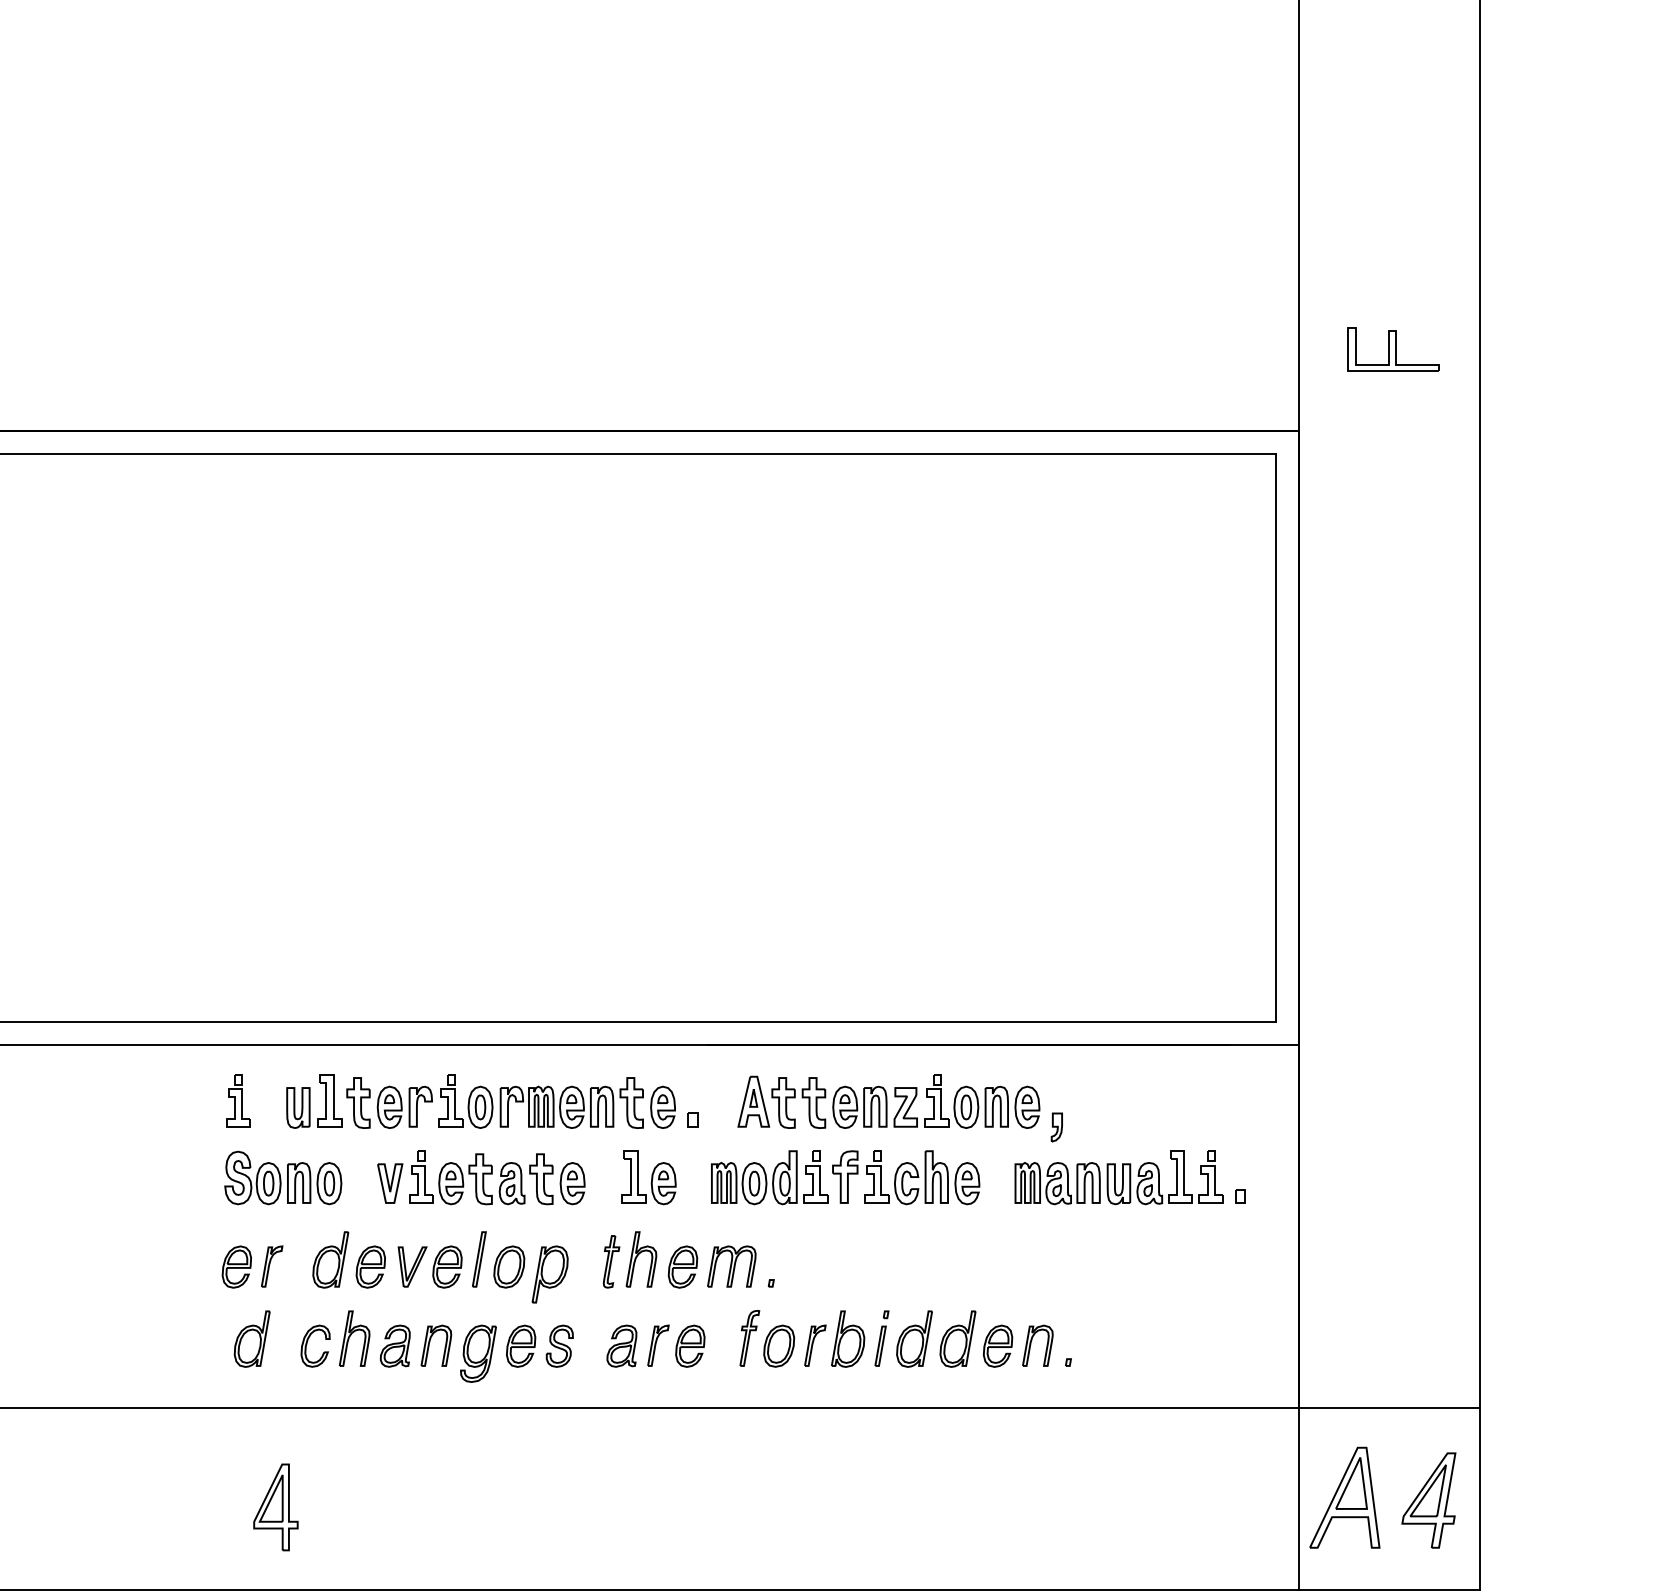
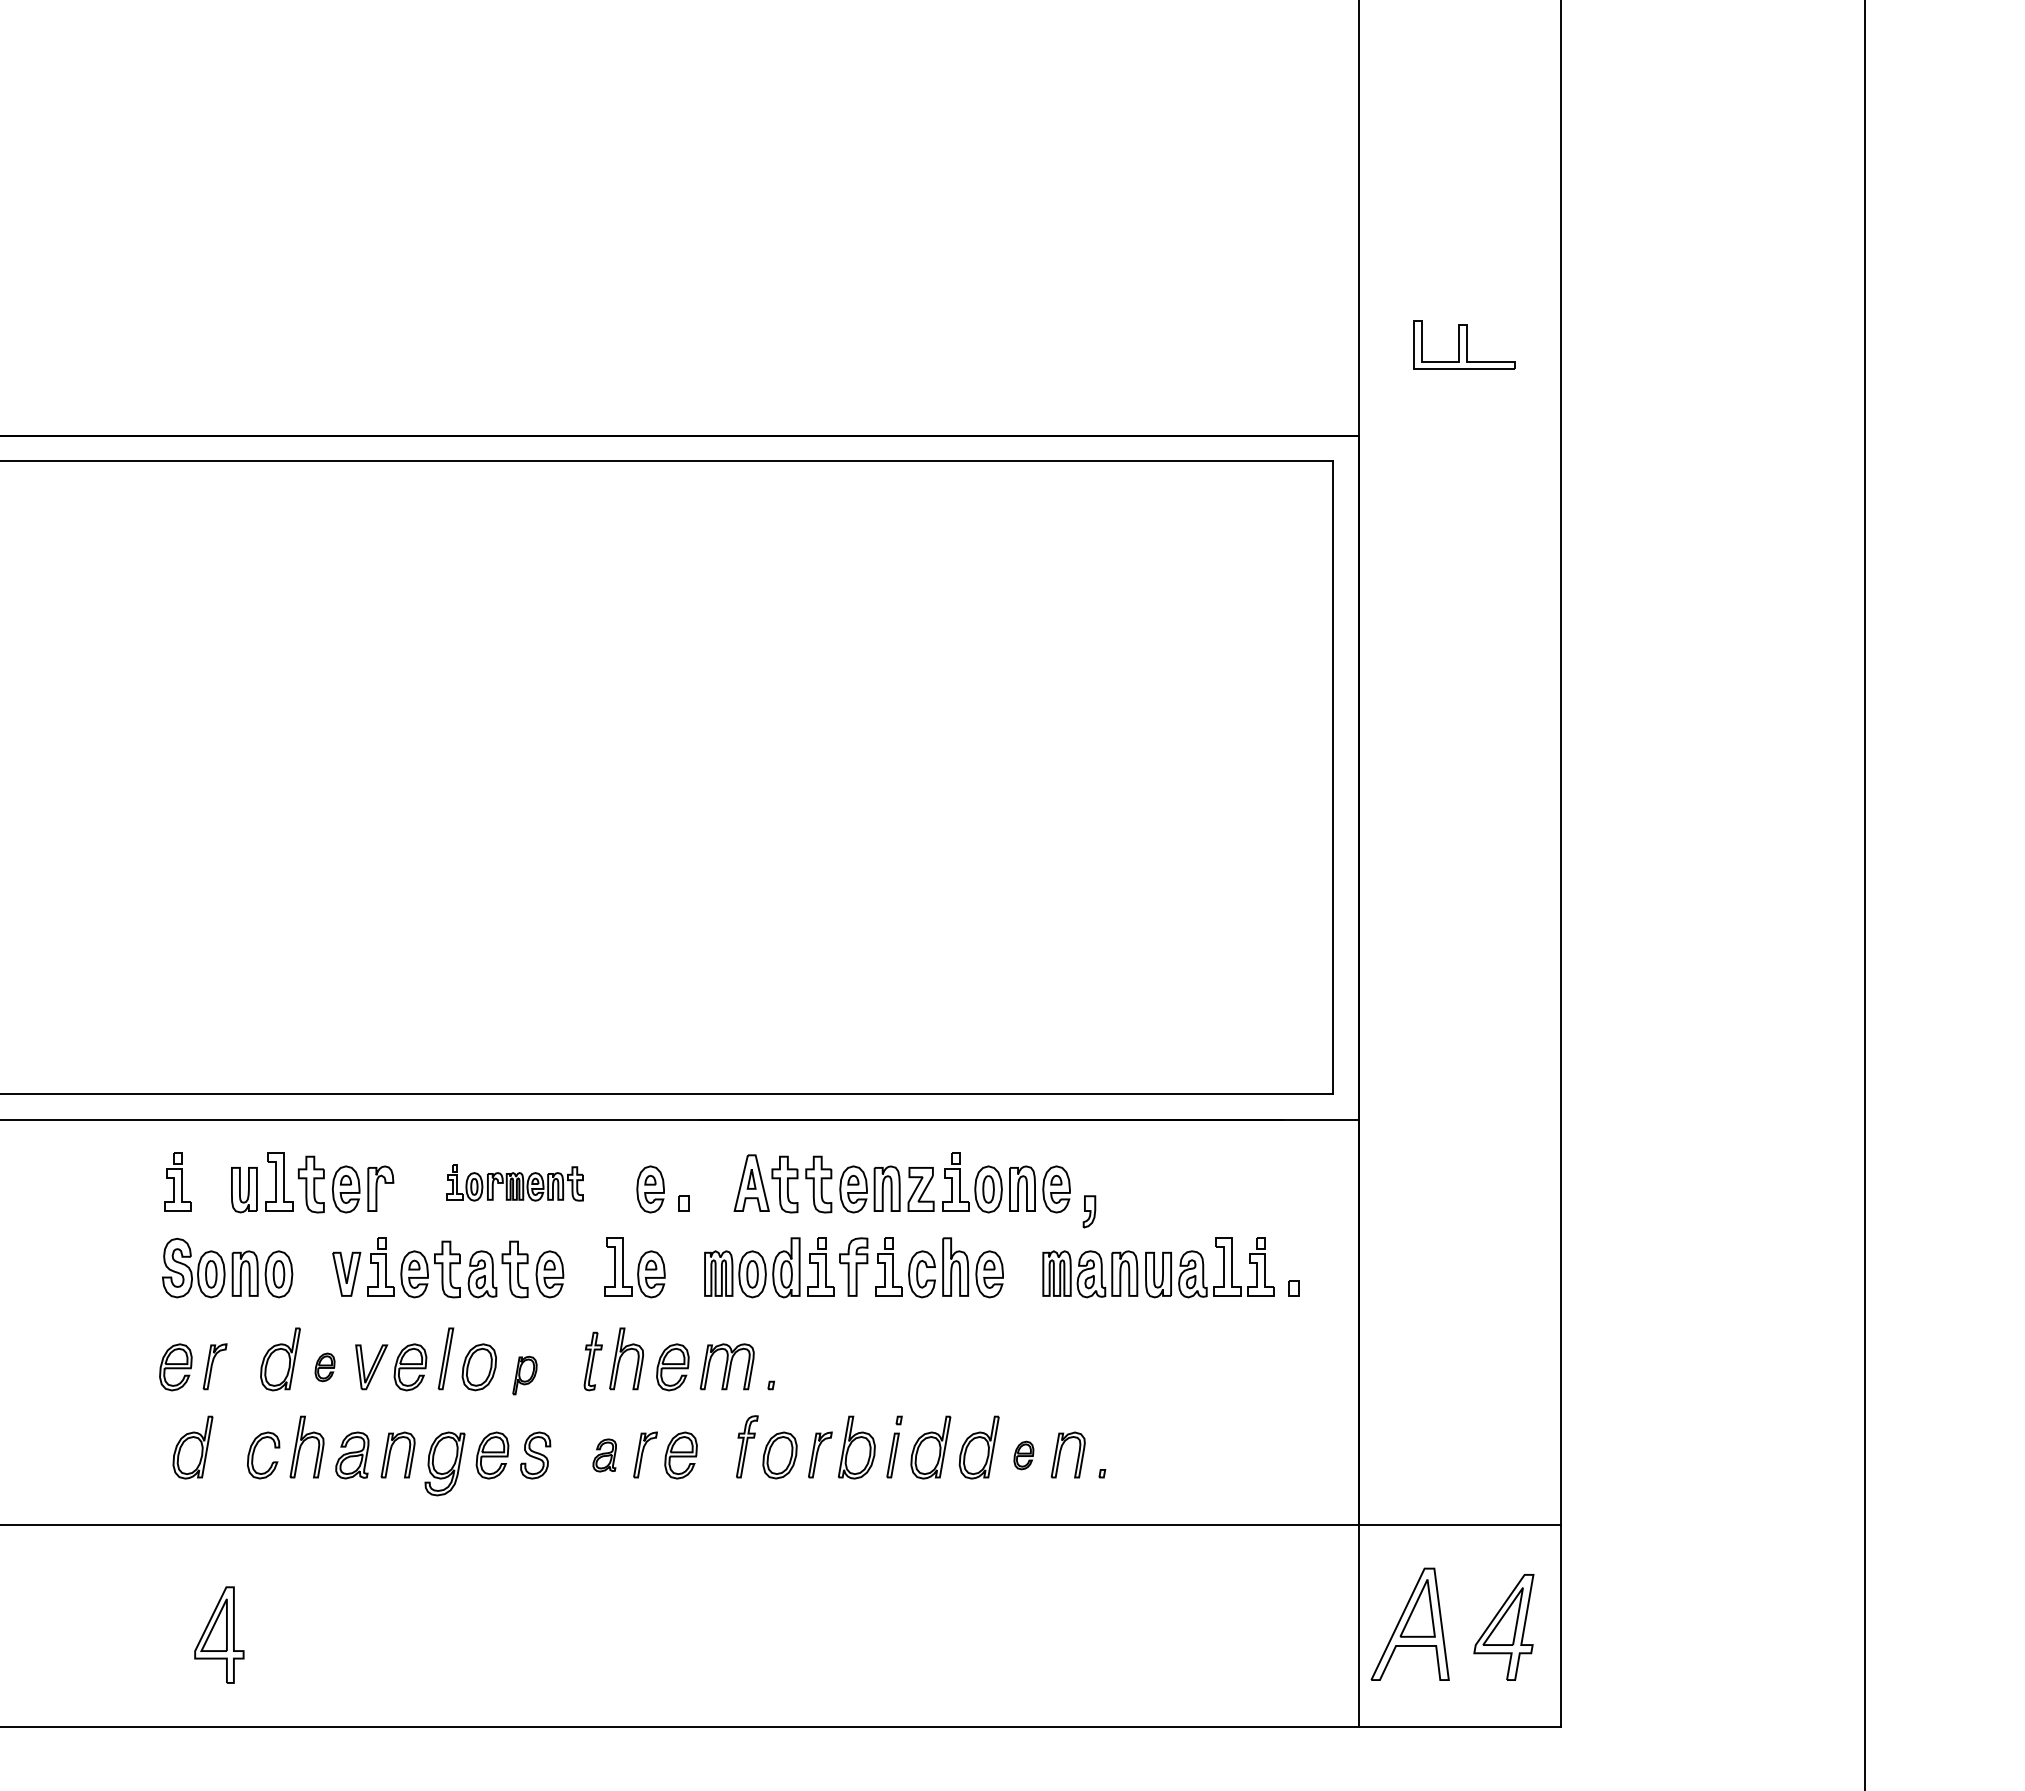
part: (540, 1101) -> (514, 1182), size x0.6
part: (370, 1267) -> (324, 1367), size x0.6
part: (549, 1274) -> (524, 1375), size x0.6
part: (621, 1346) -> (604, 1455), size x0.7
part: (997, 1346) -> (1023, 1455), size x0.6

